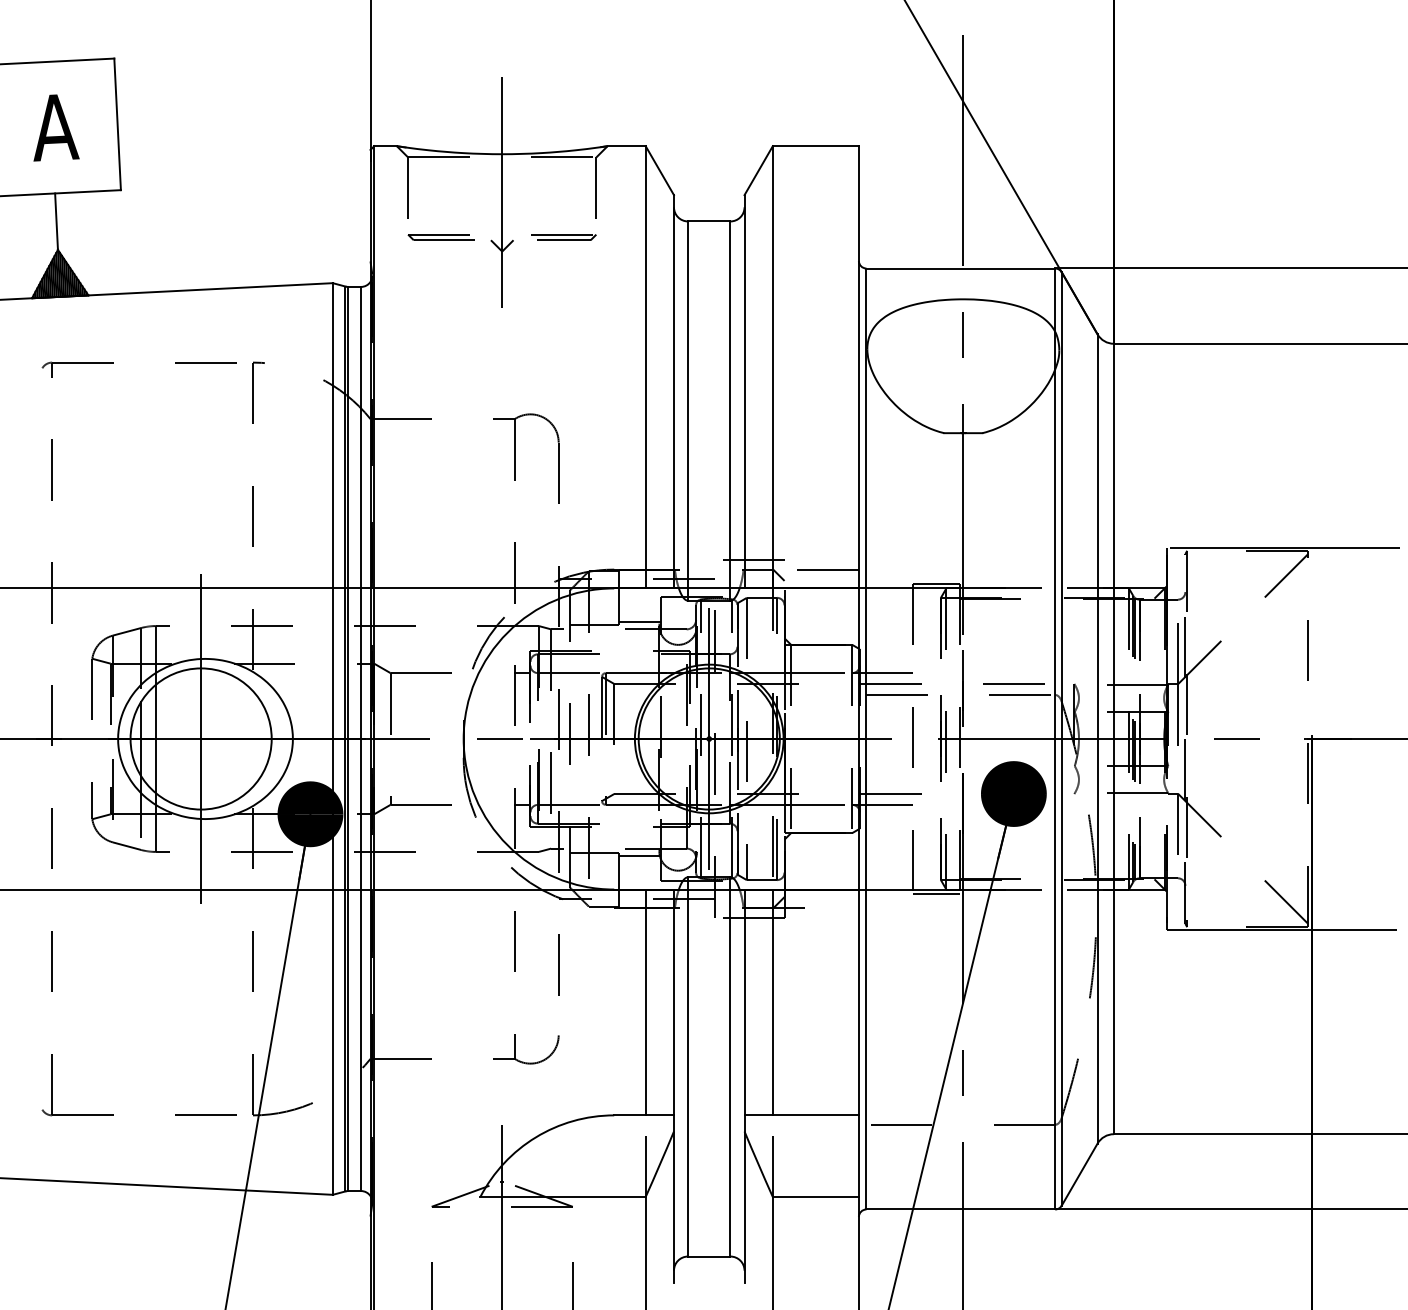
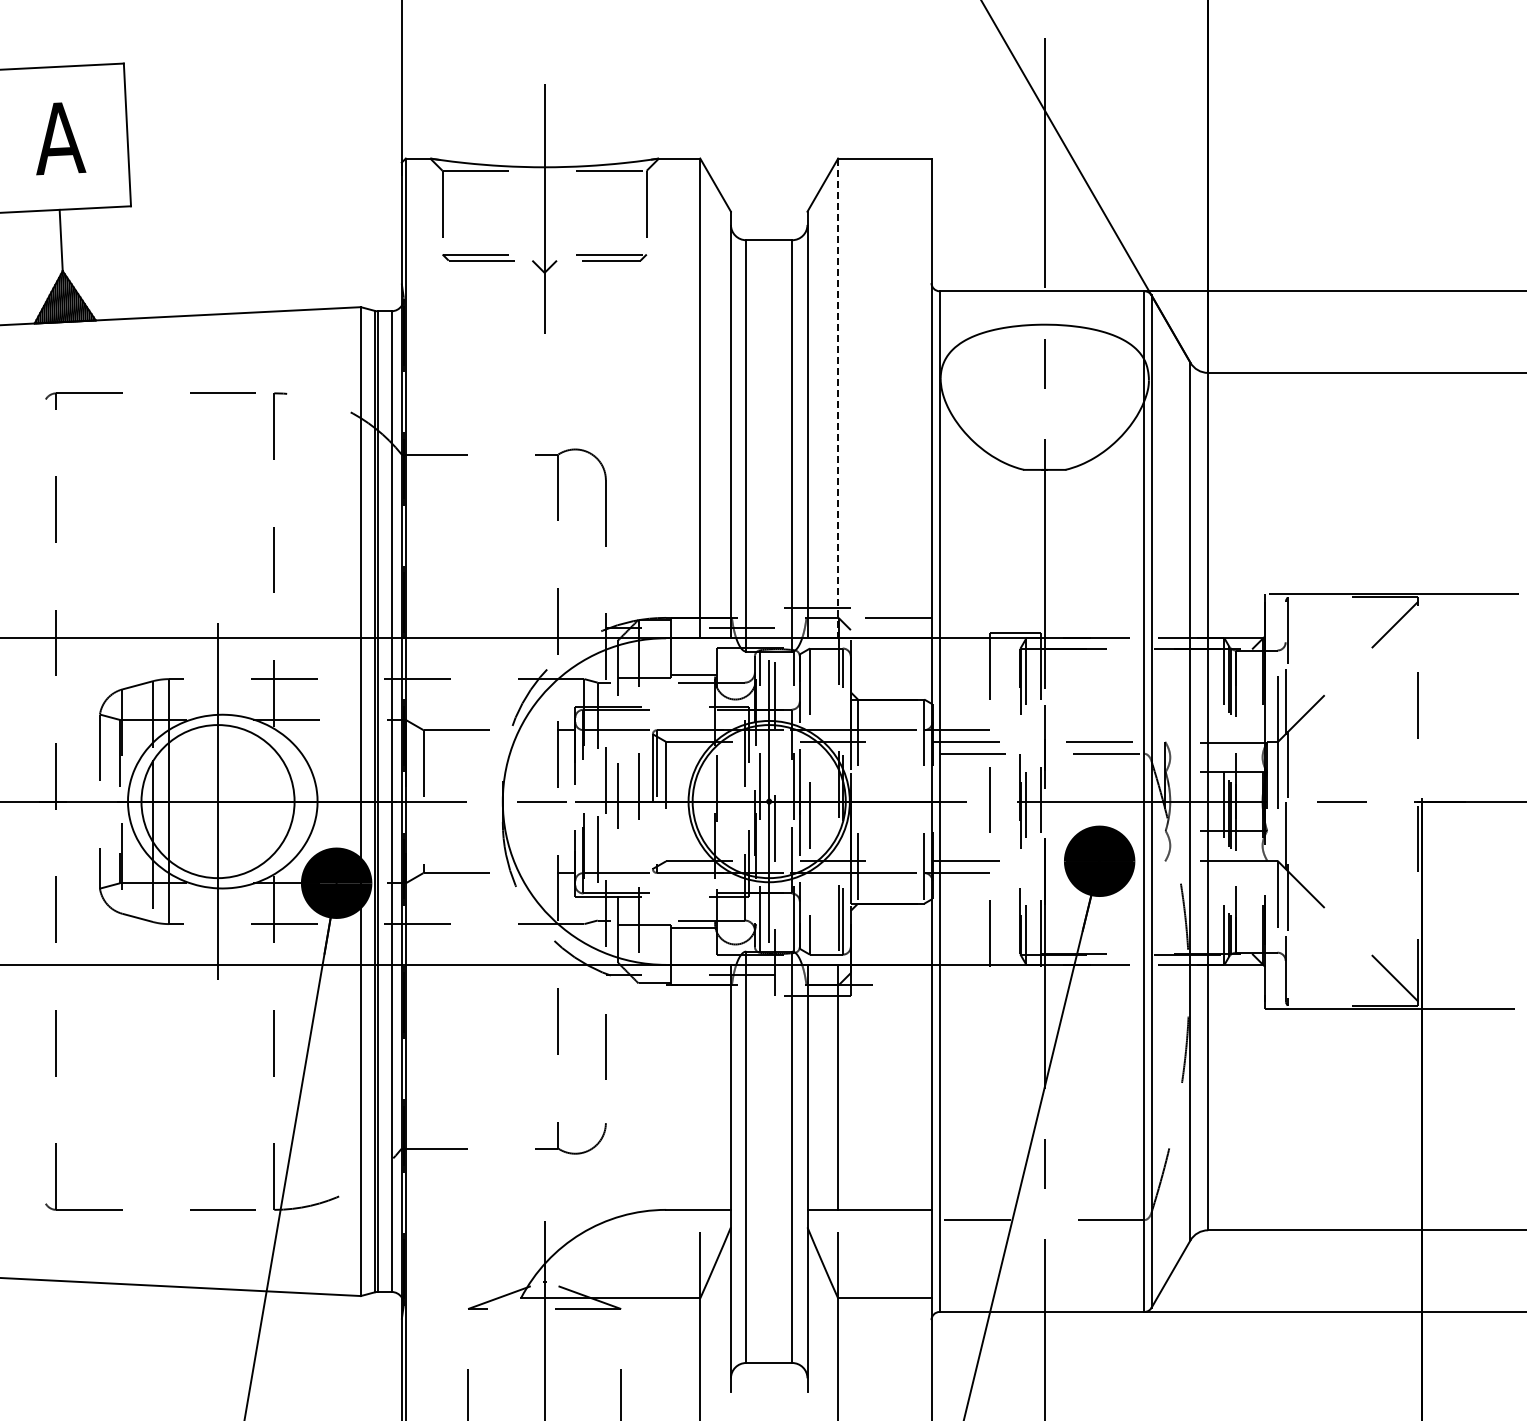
line: (773, 367) -> (838, 398), solid -> dashed
line: (935, 894) -> (1014, 970), removed
line: (645, 1001) -> (700, 1086), removed

